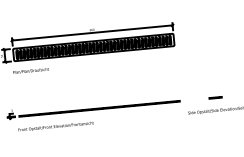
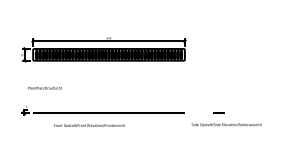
text: (30, 70) -> (44, 87), moved
text: (55, 126) -> (89, 125), moved

